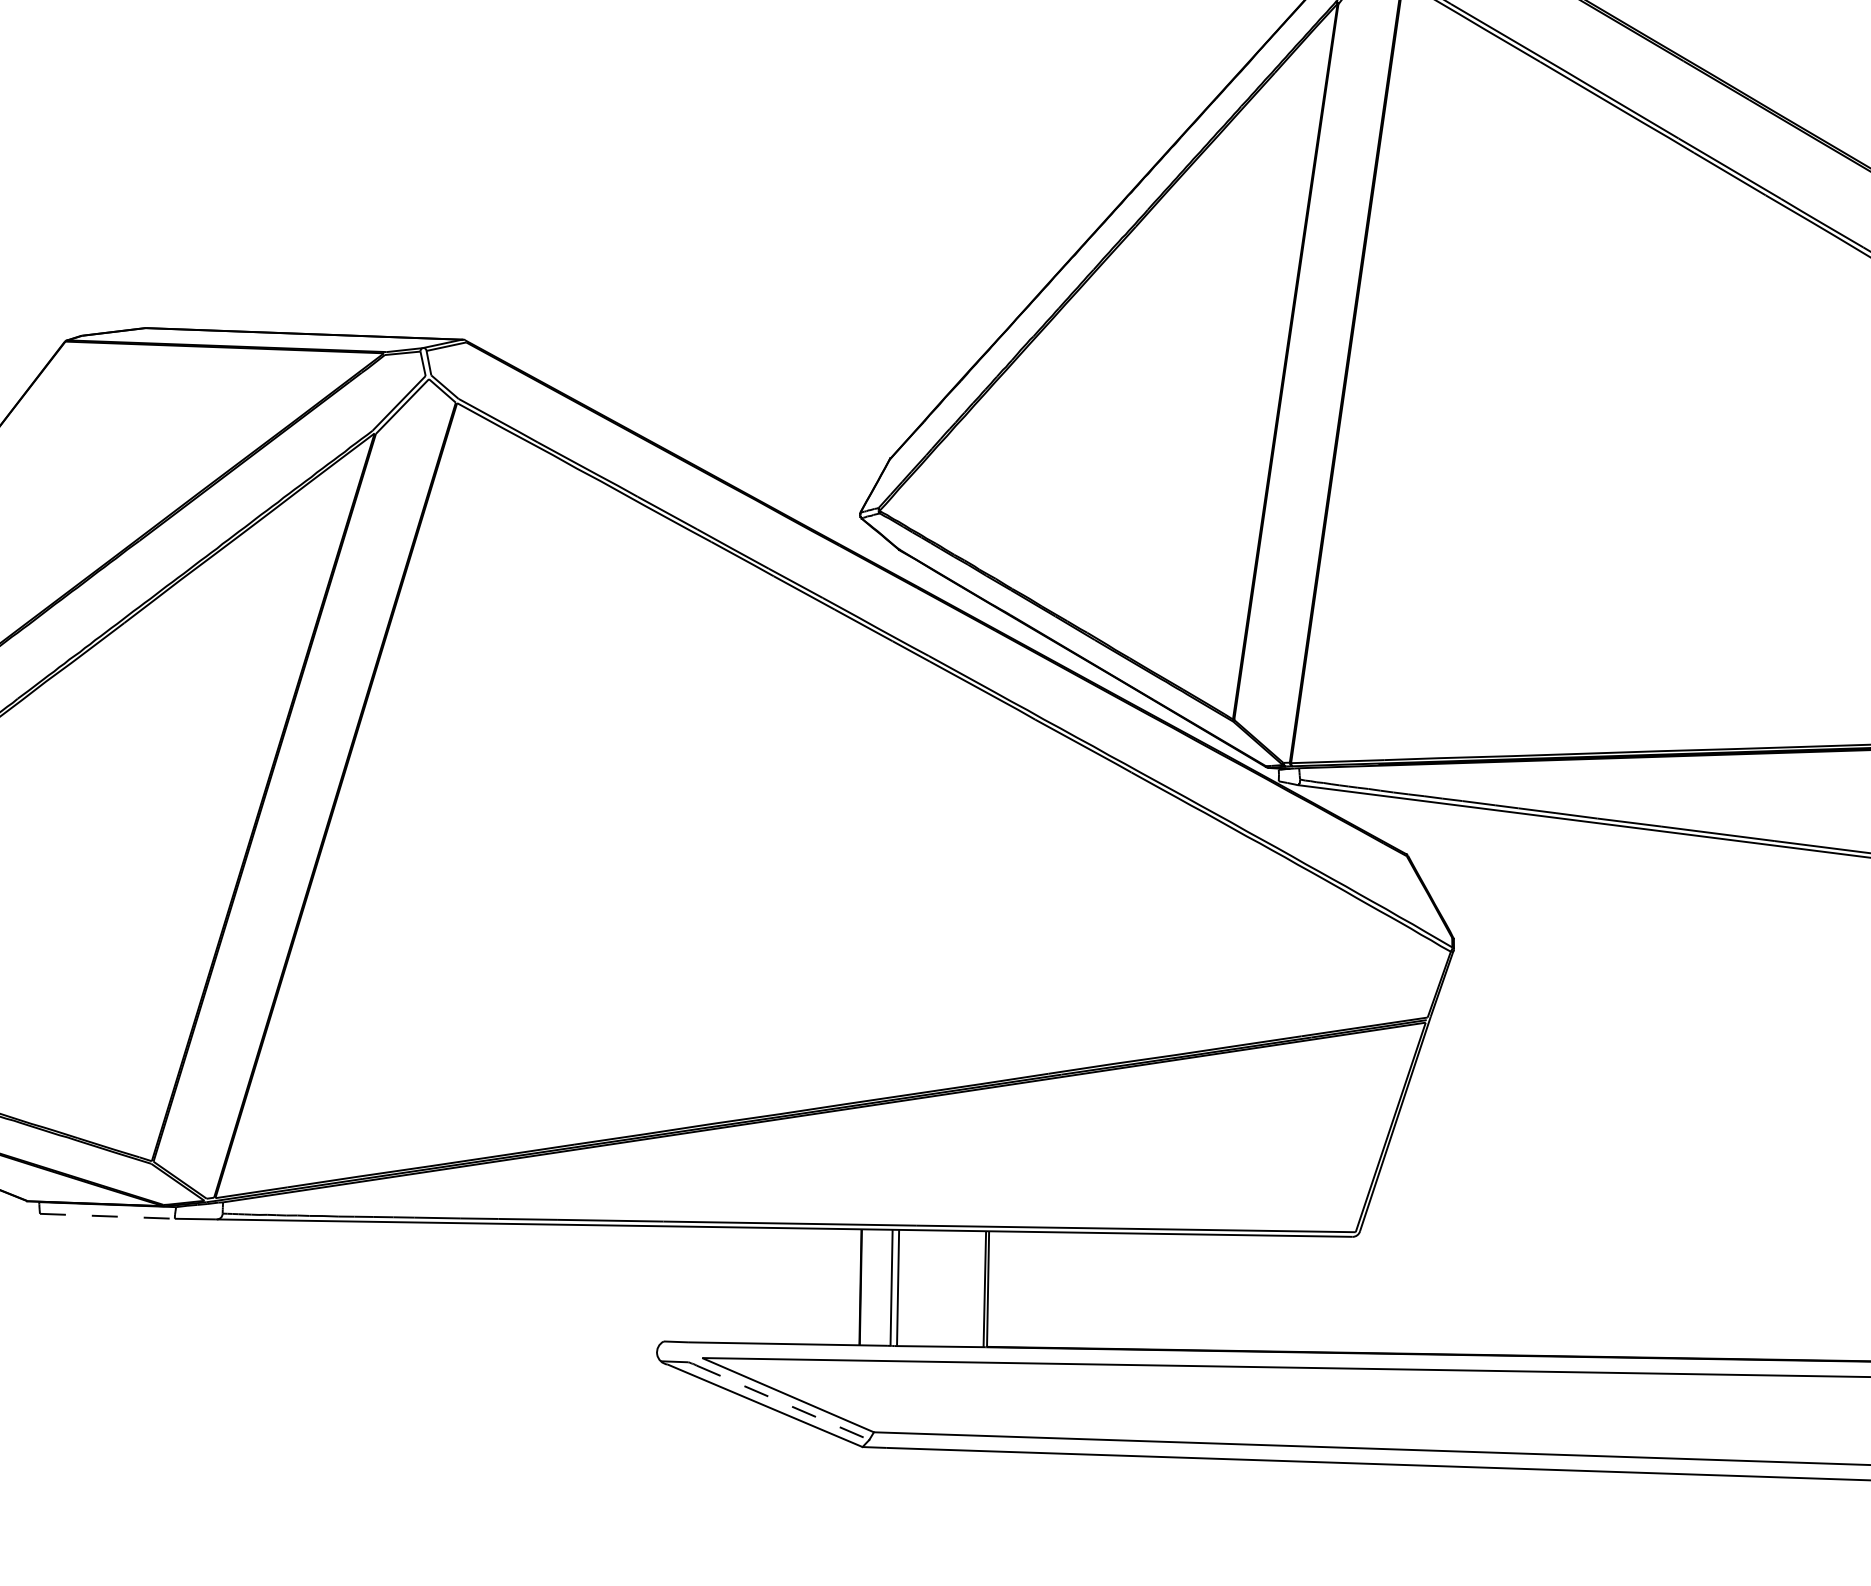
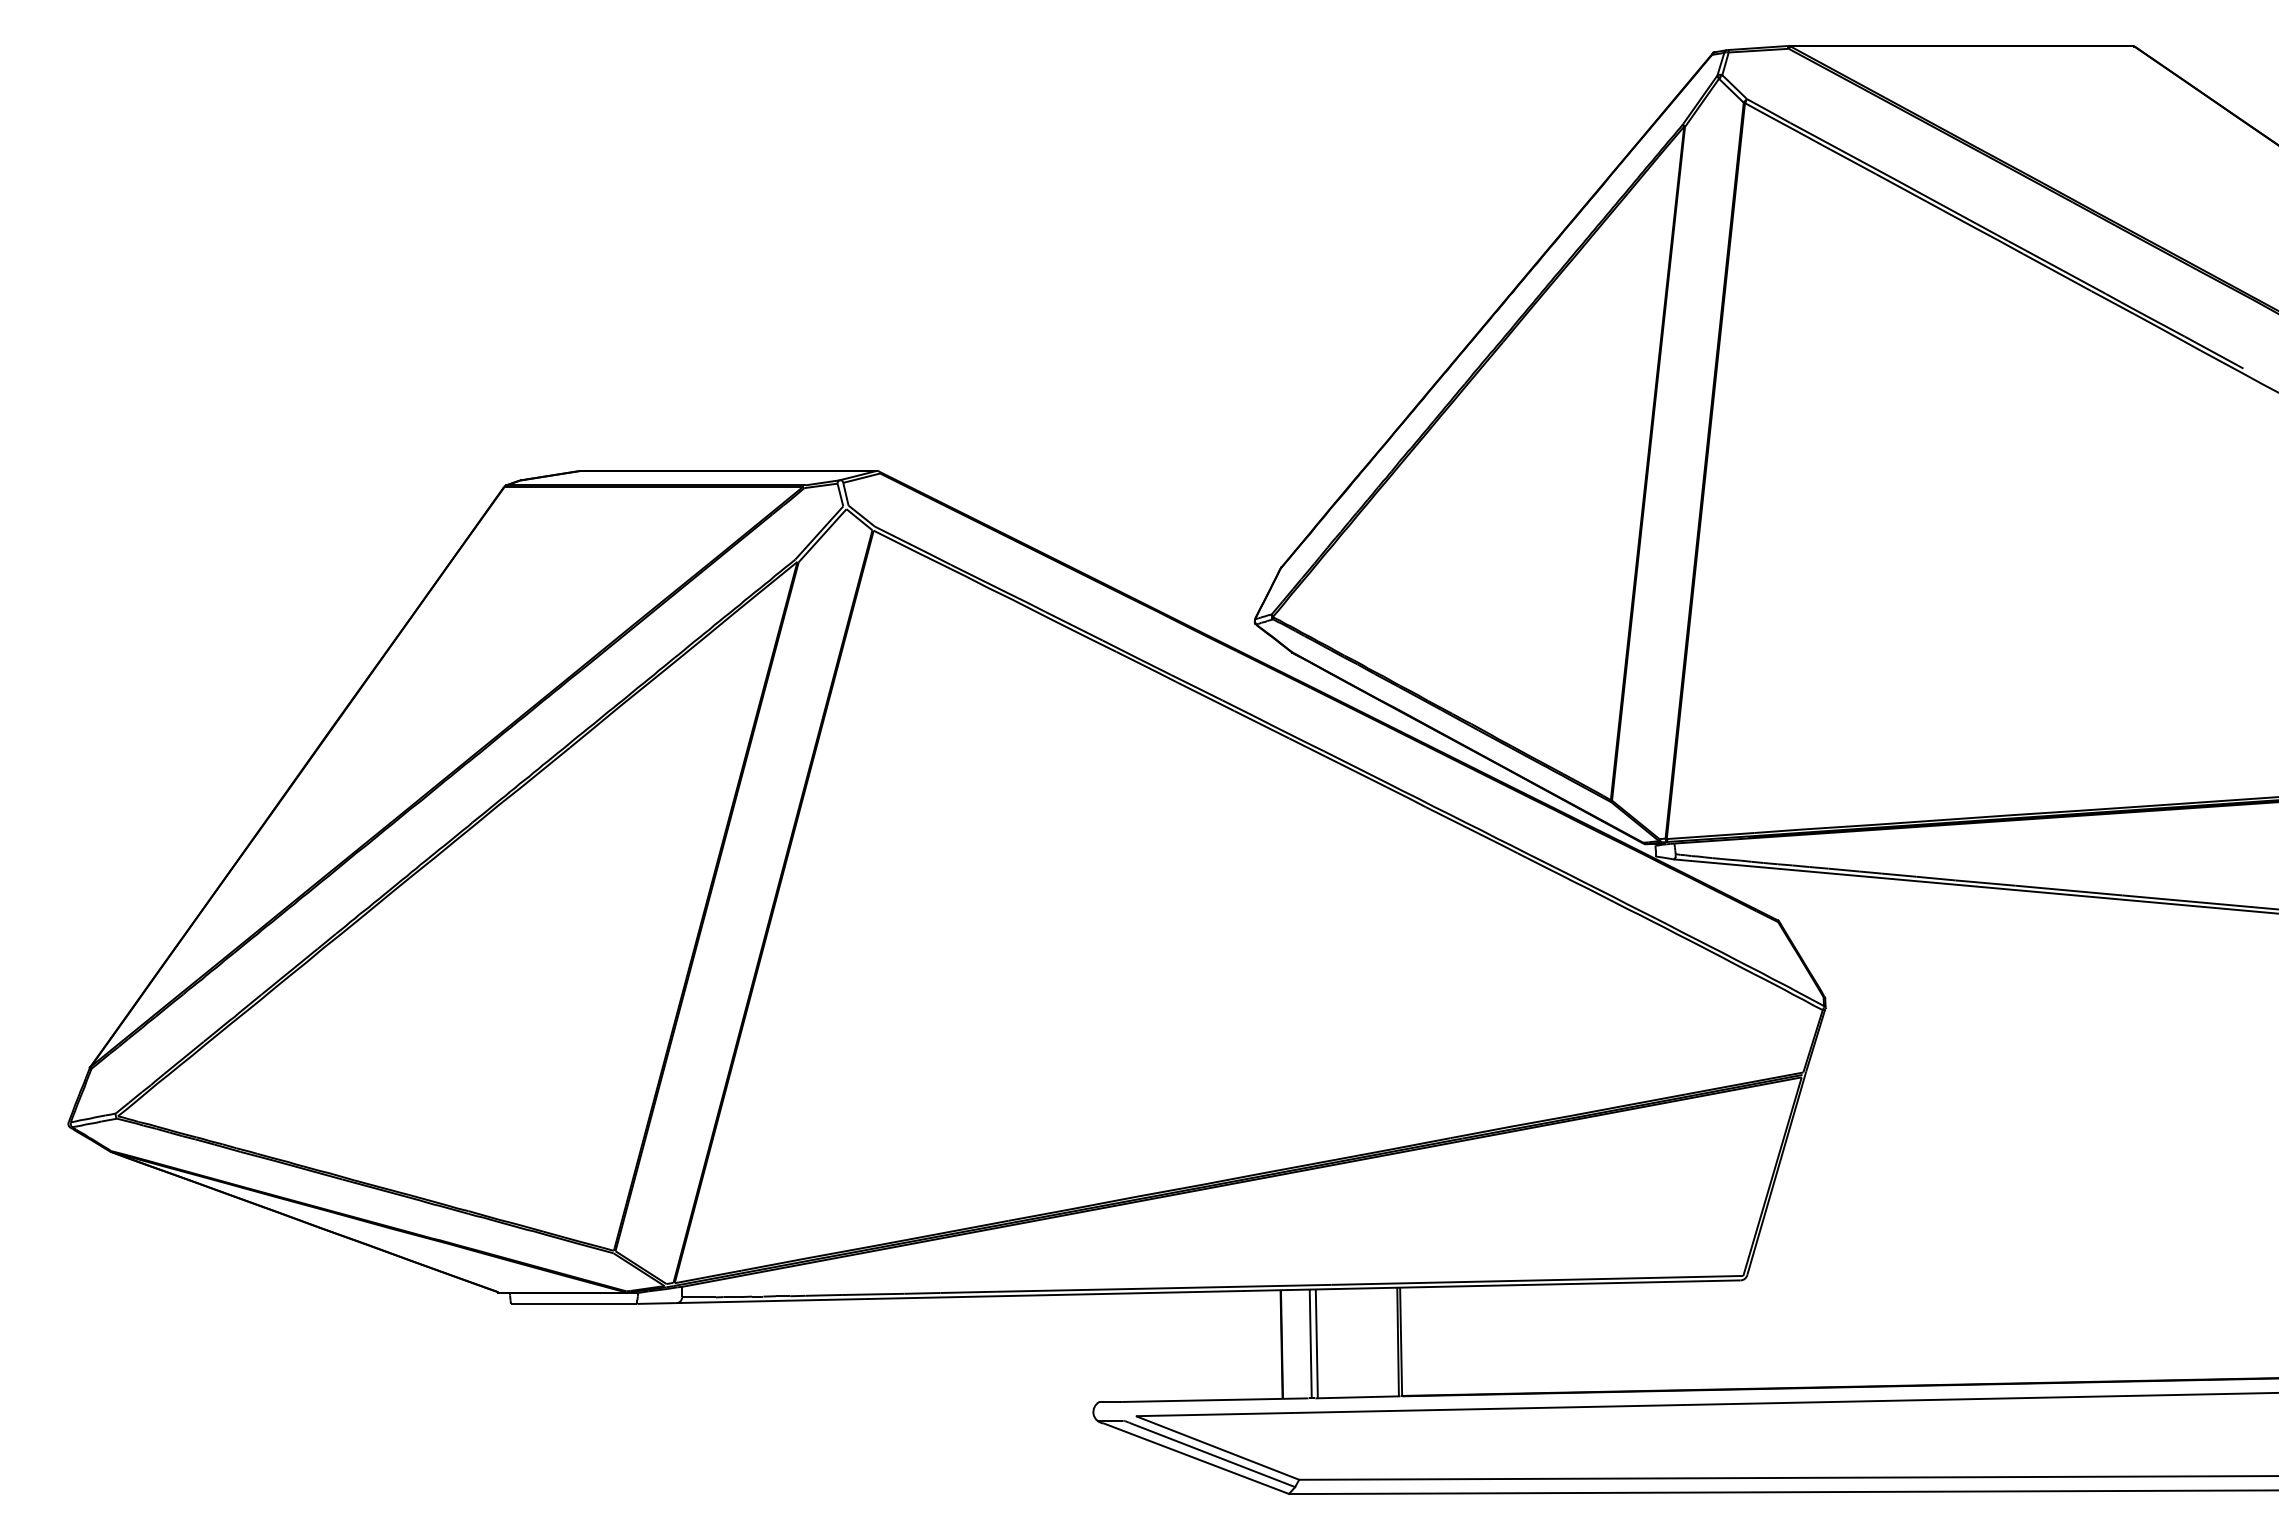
line: (107, 1215) -> (574, 1303), dashed -> solid
line: (783, 1403) -> (1213, 1455), dashed -> solid

